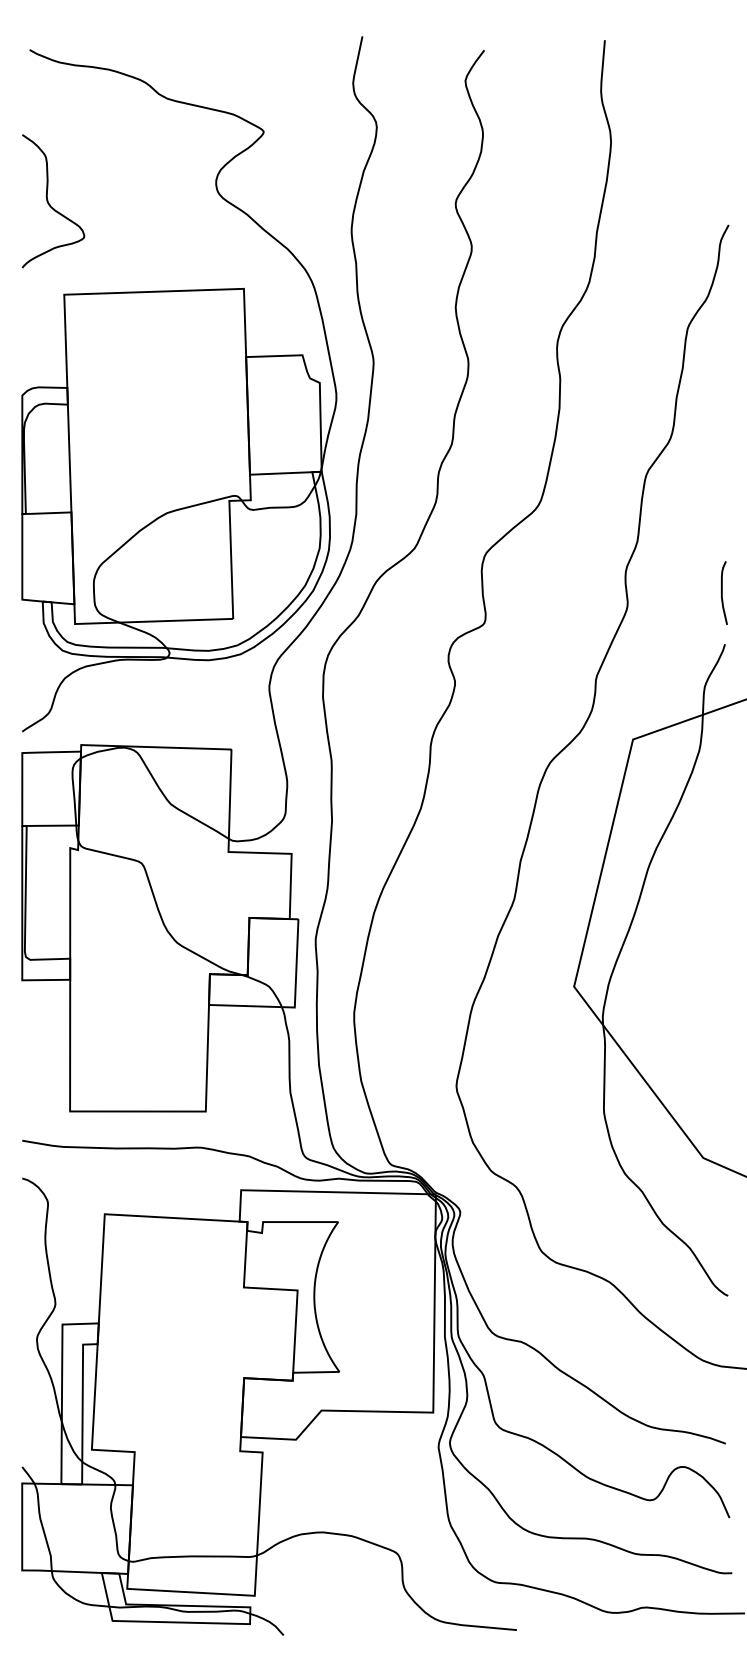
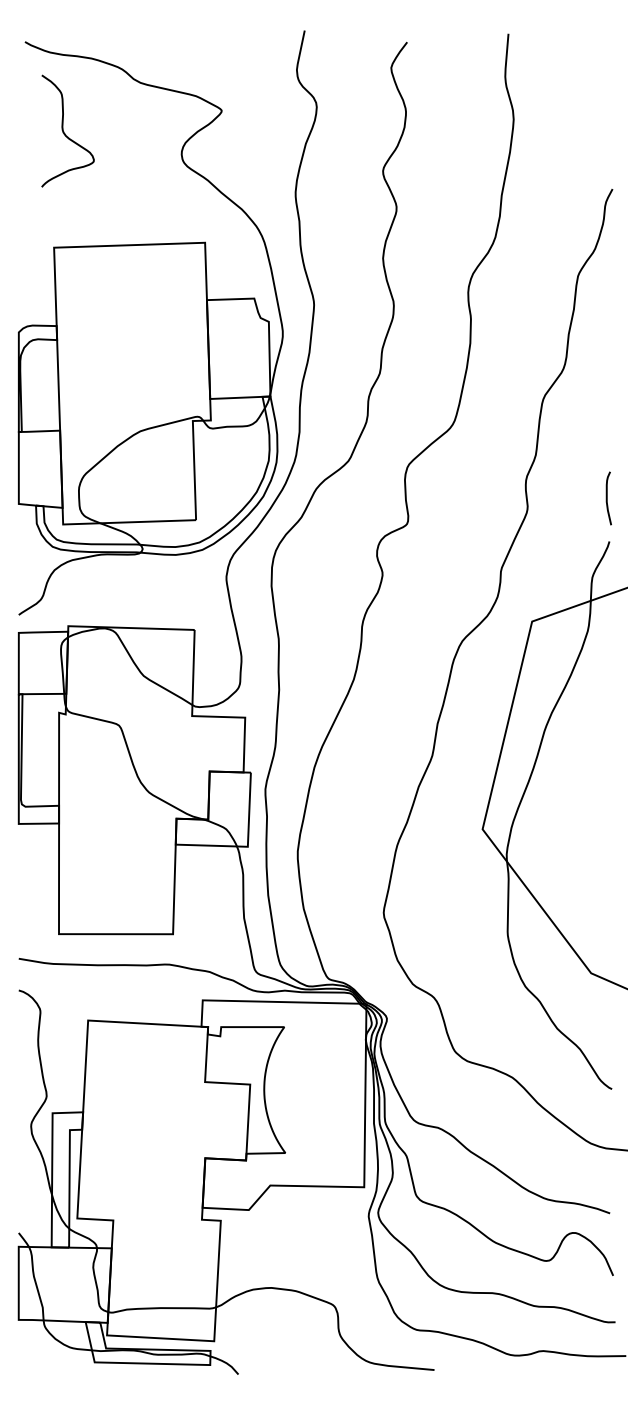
curve: (49, 201) -> (64, 131), moved

